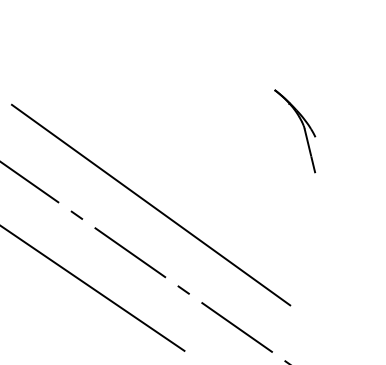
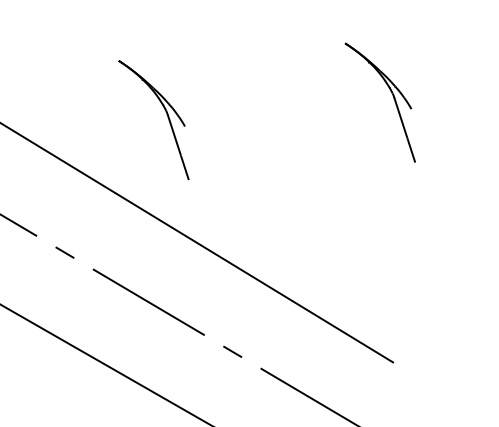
part: (151, 129) -> (166, 116), added

